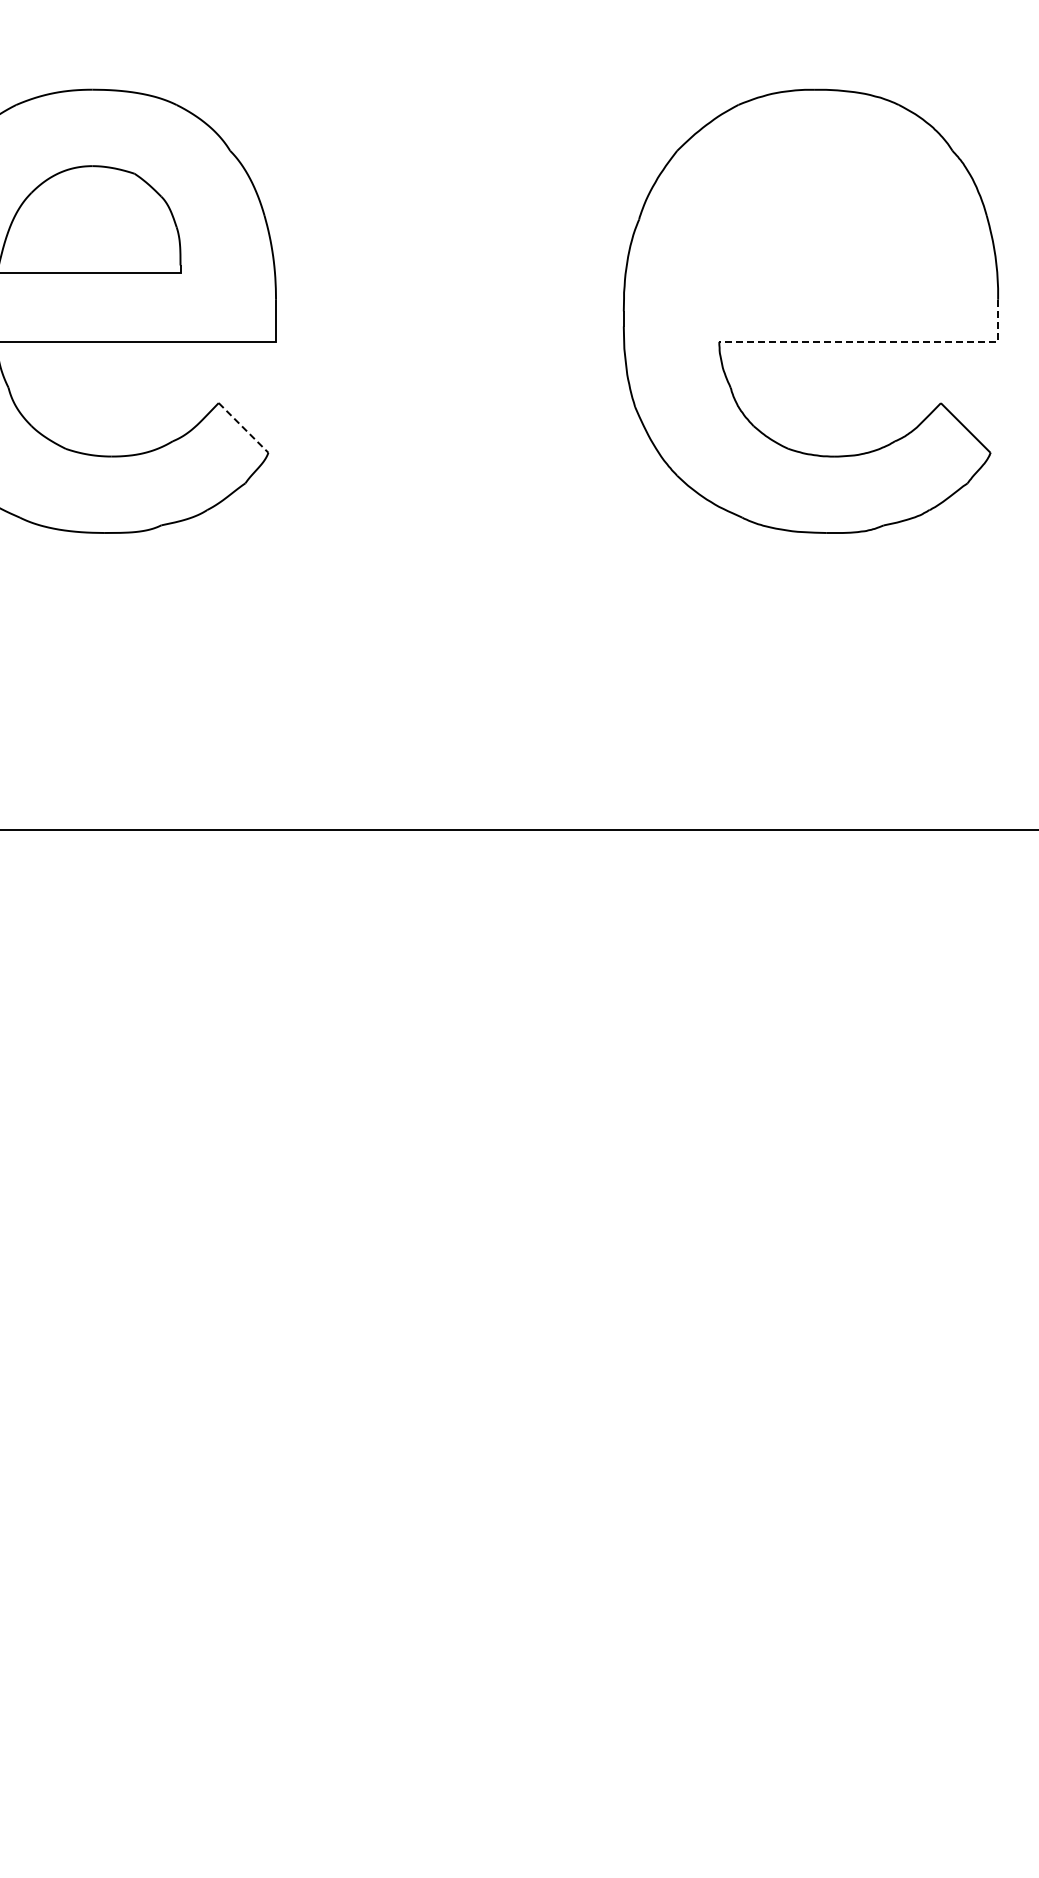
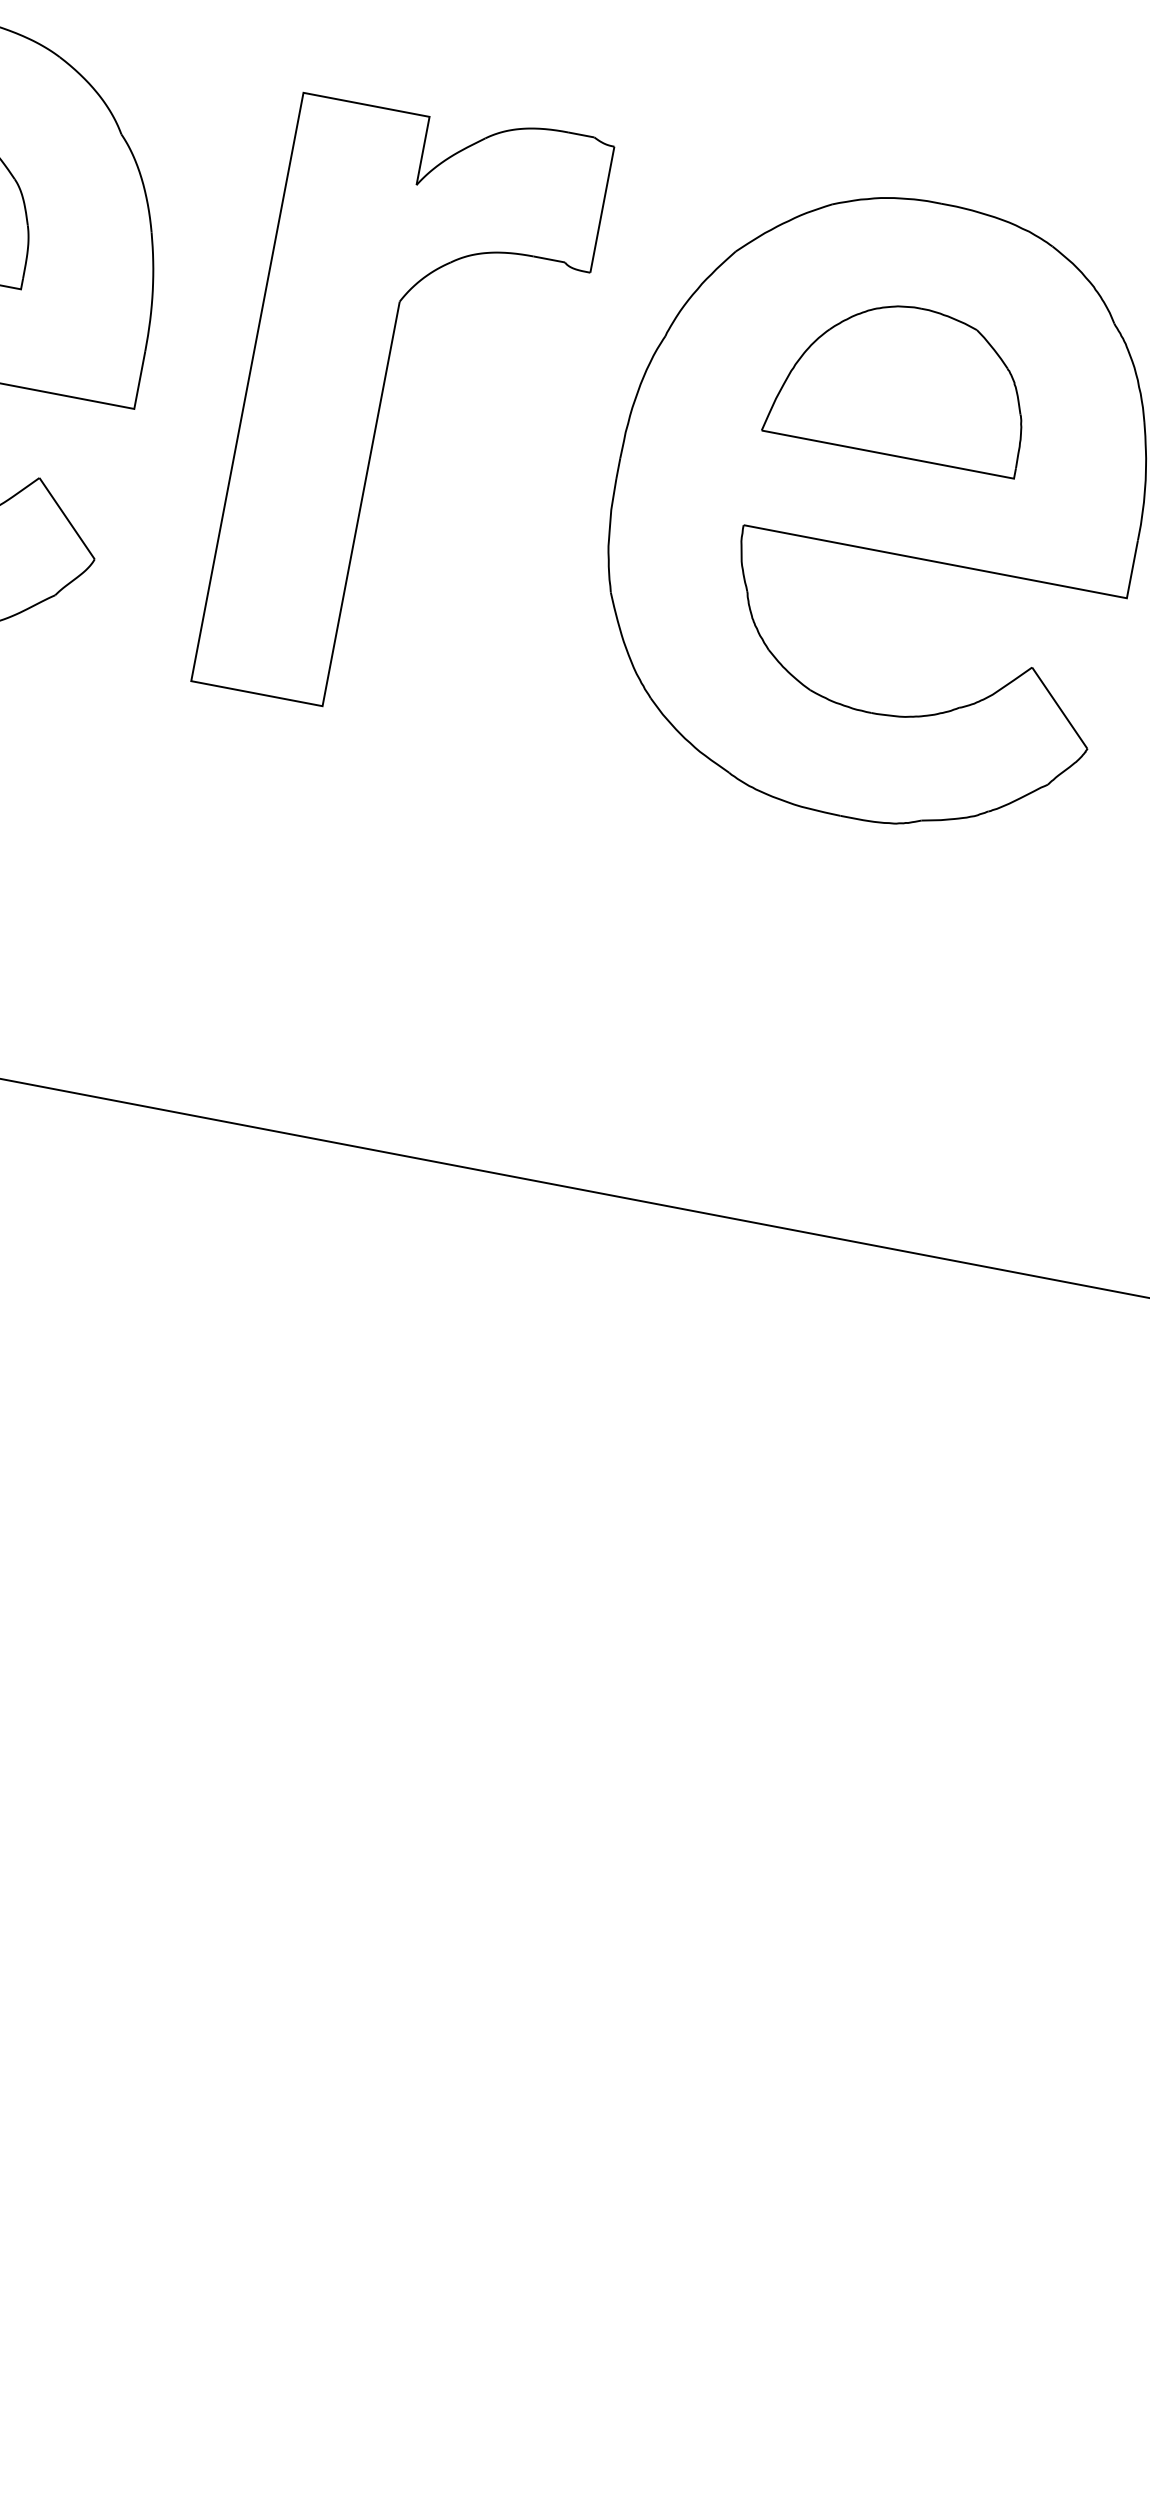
part: (810, 219) -> (901, 380), added
part: (448, 306) -> (380, 405), added
line: (880, 341) -> (965, 566), dashed -> solid
line: (243, 428) -> (66, 519), dashed -> solid

